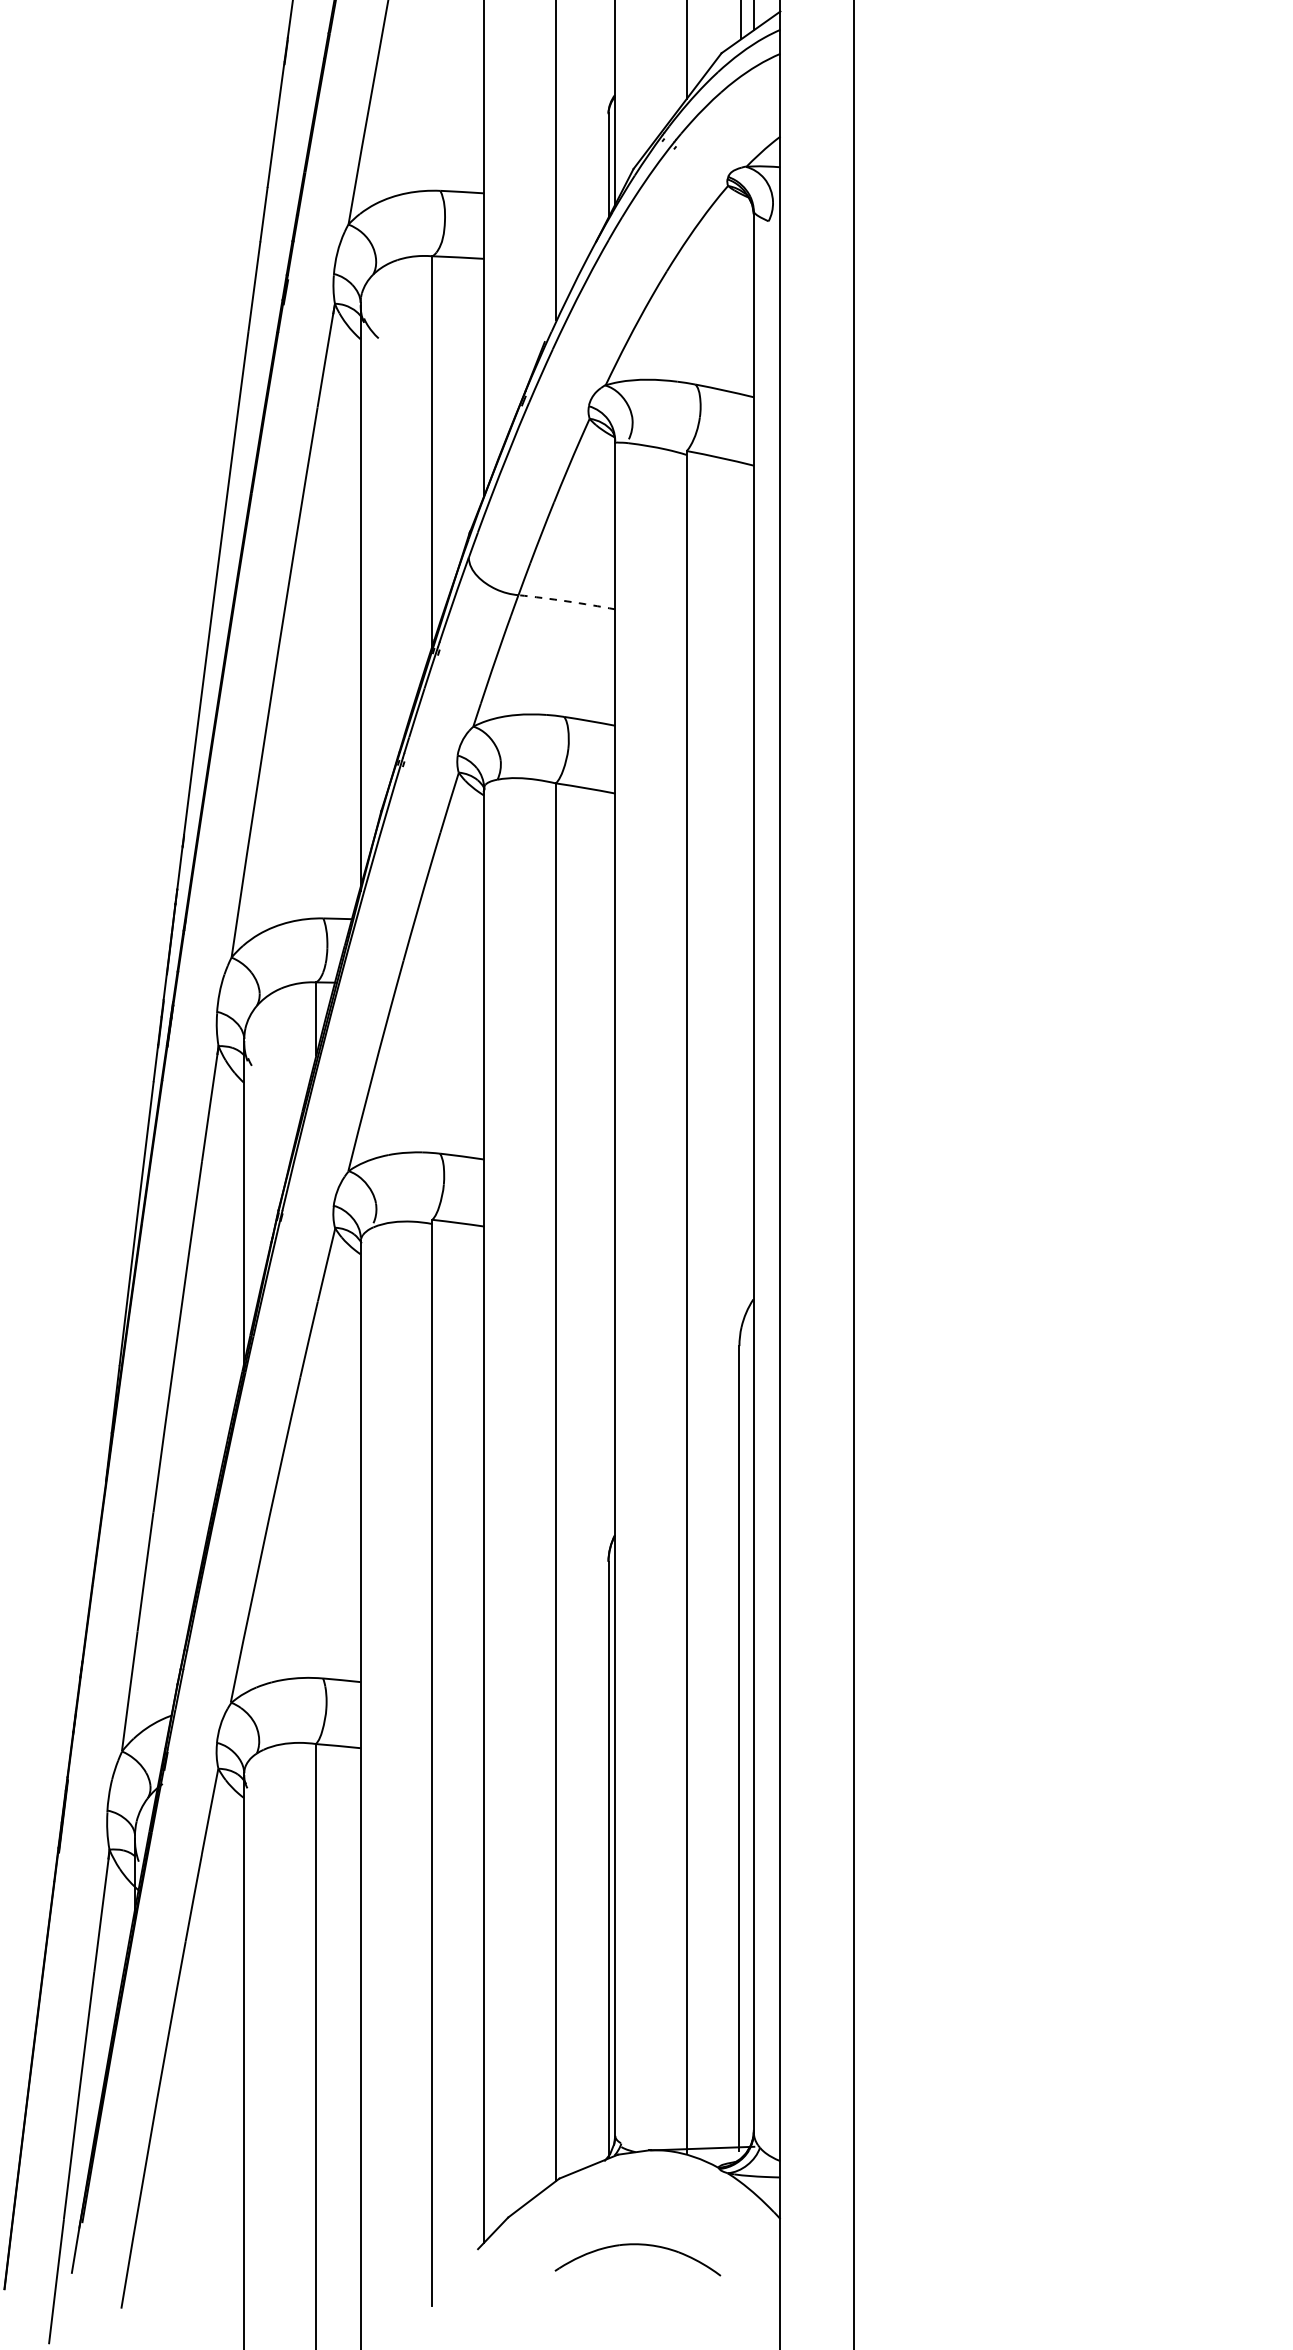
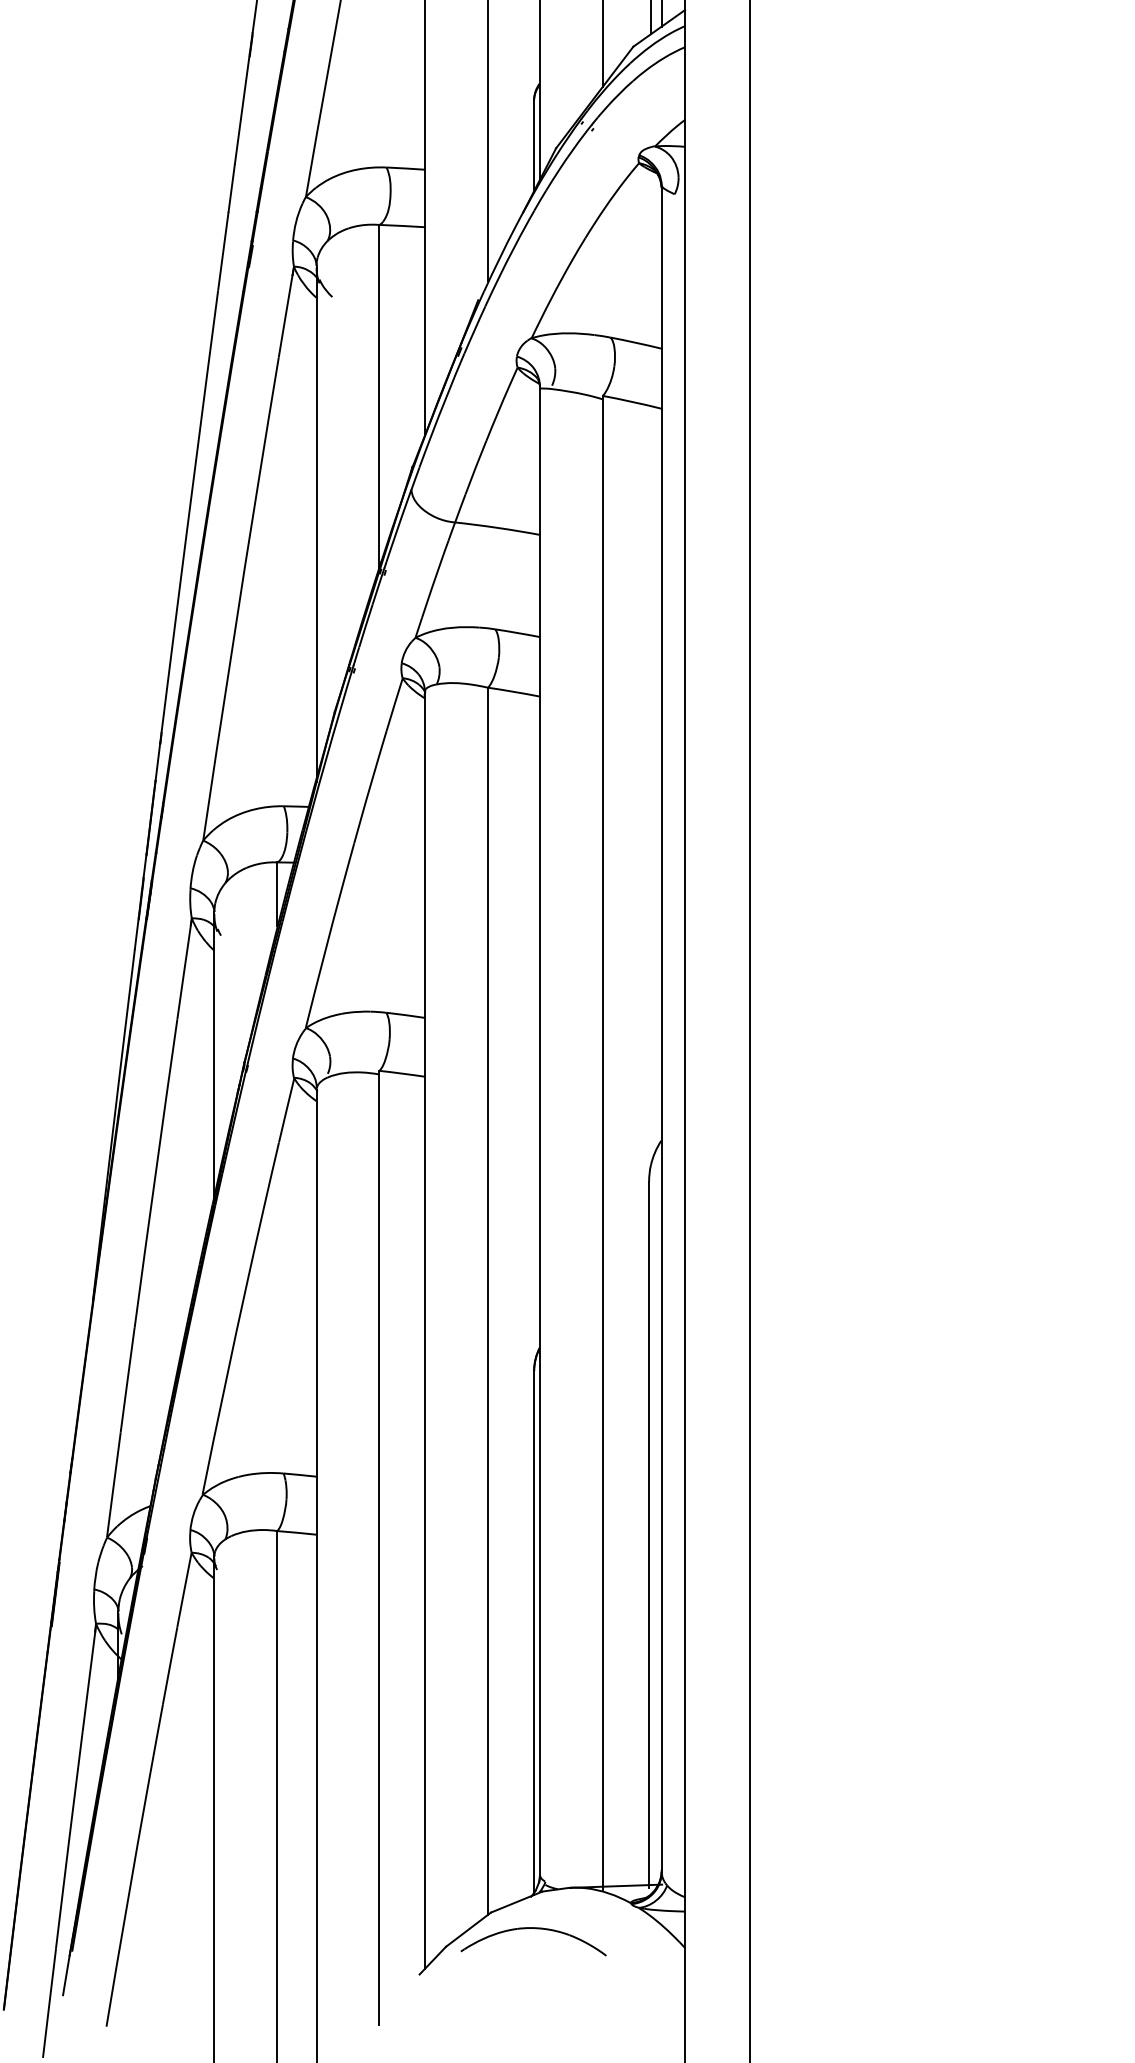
arc: (567, 601) -> (498, 528), dashed -> solid
part: (637, 2245) -> (533, 1929), moved

